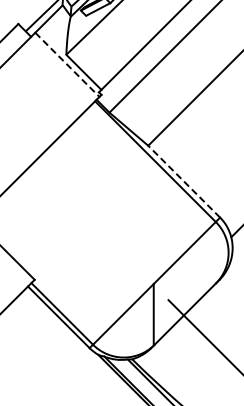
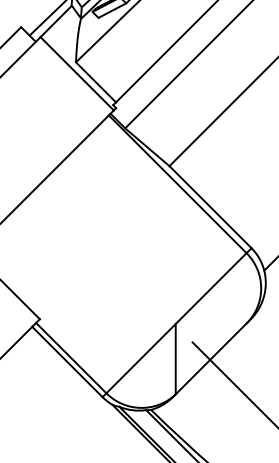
line: (67, 65) -> (77, 74), dashed -> solid
line: (184, 181) -> (210, 206), dashed -> solid

